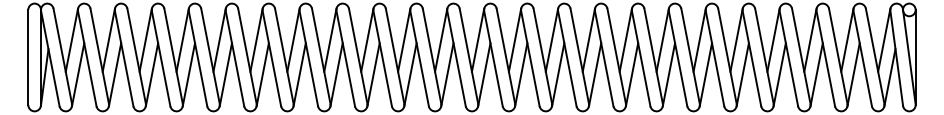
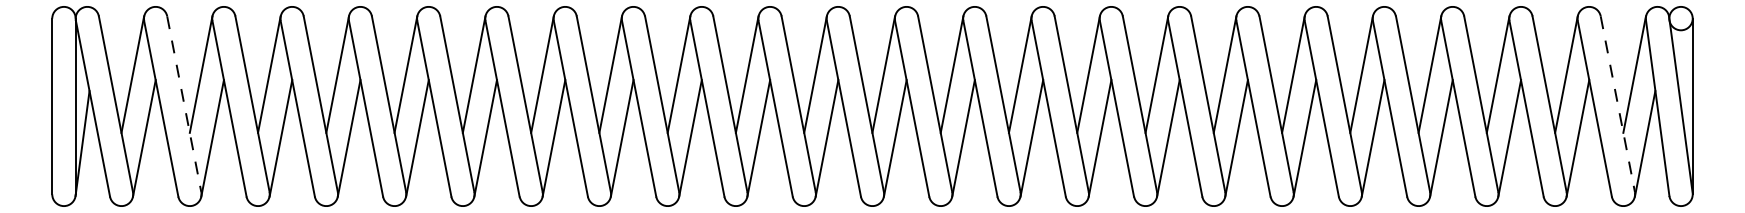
line: (99, 56) -> (183, 104), solid -> dashed
line: (875, 56) -> (1618, 104), solid -> dashed

